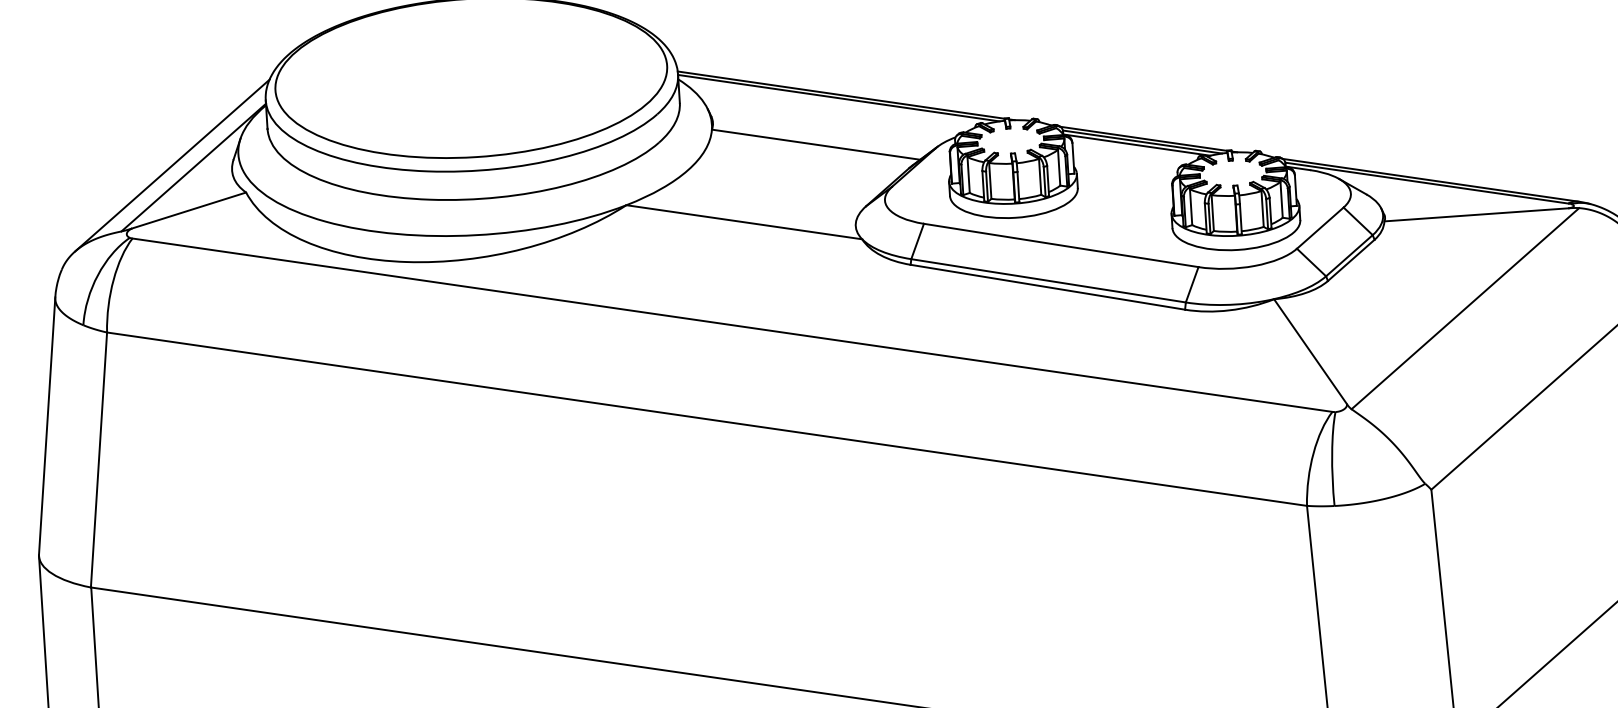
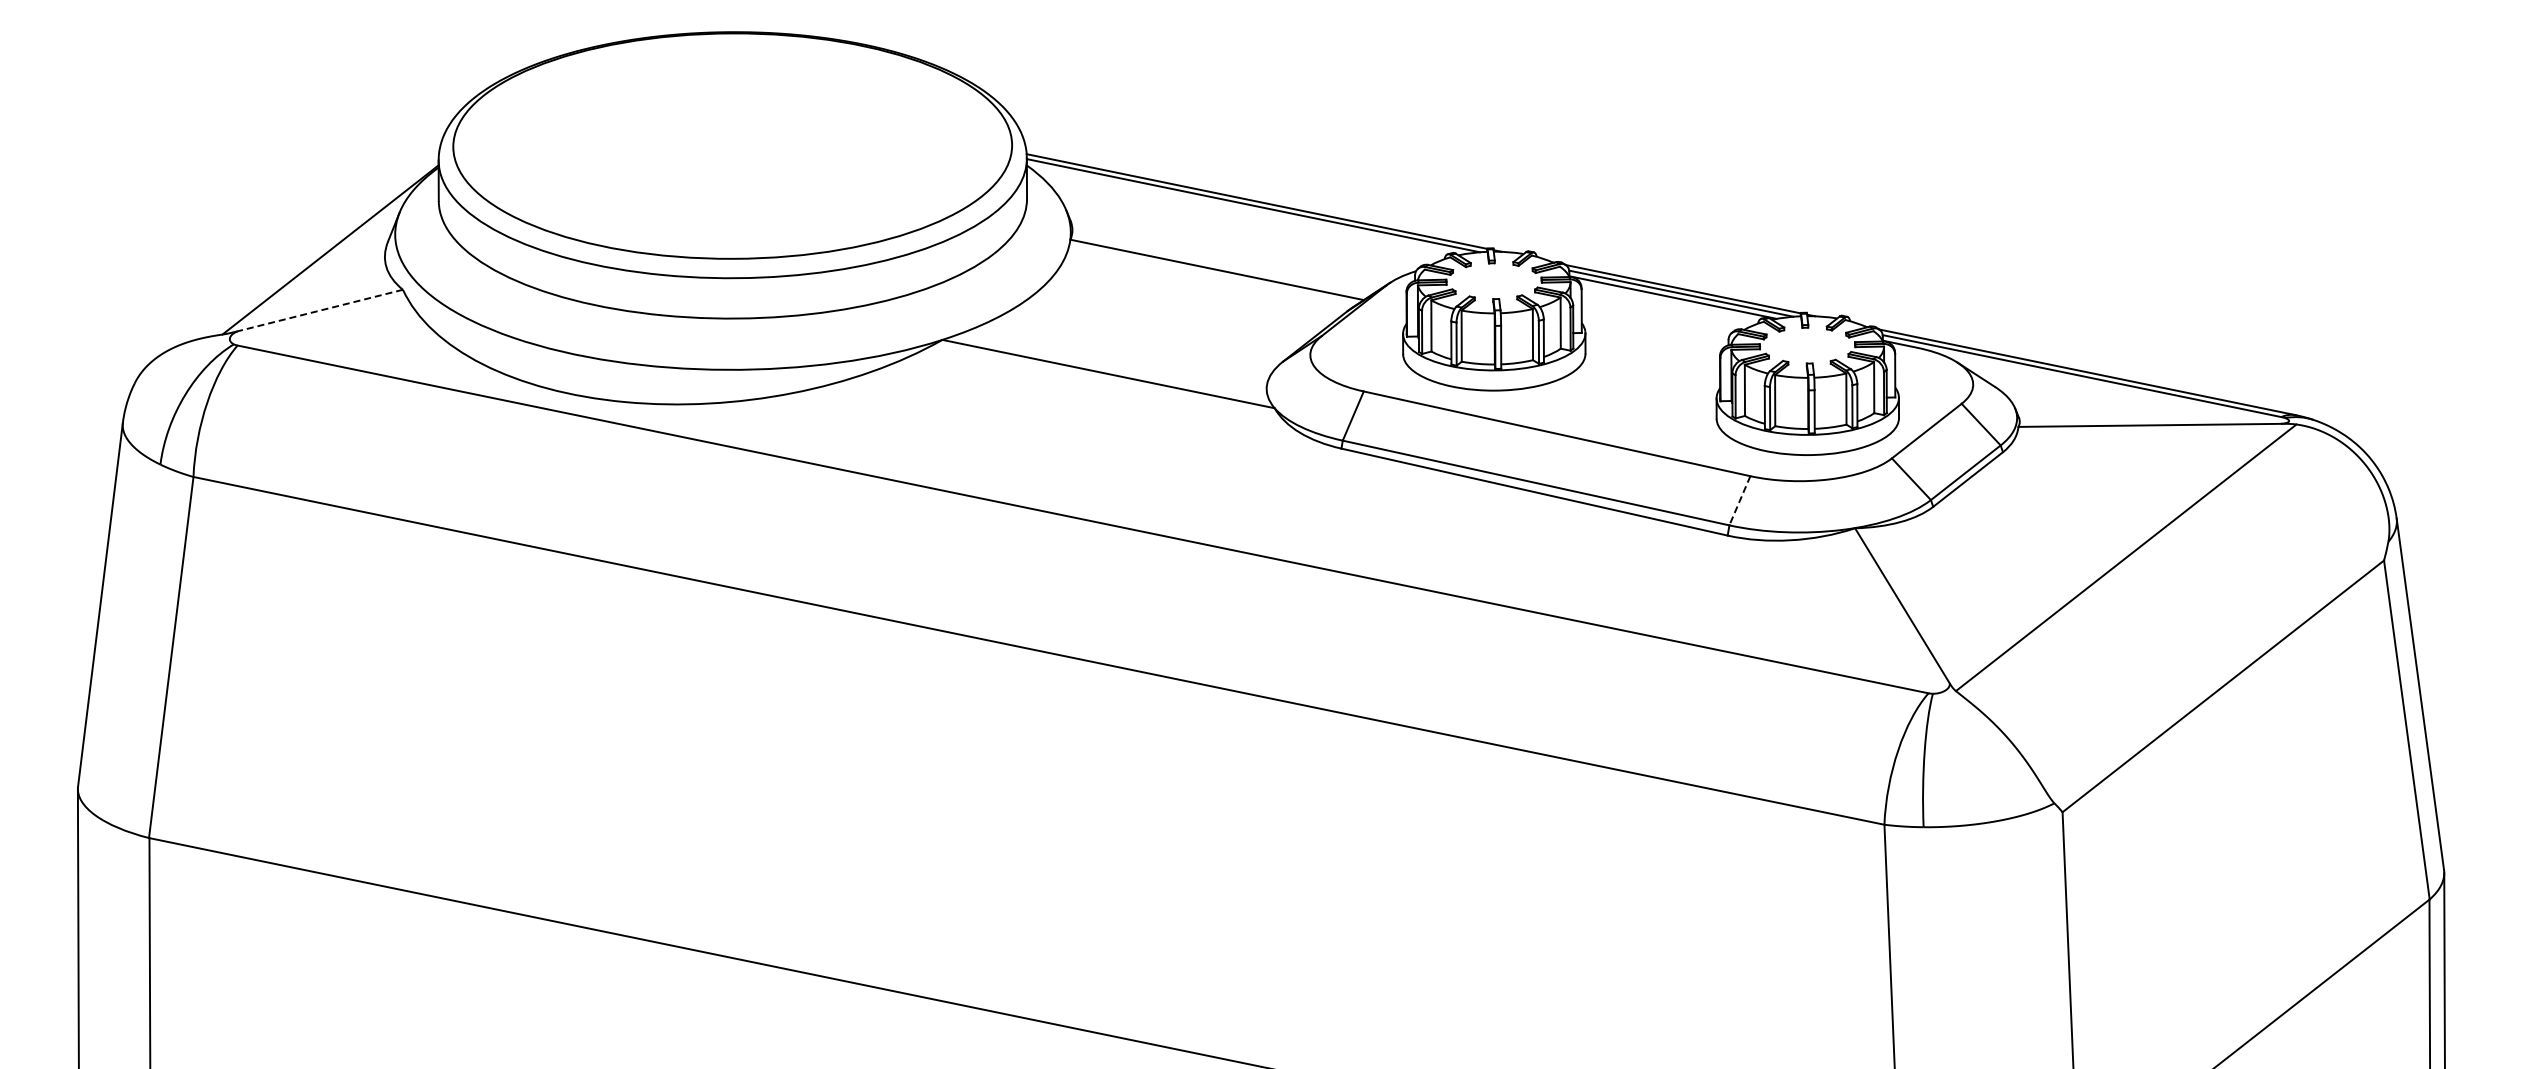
line: (172, 165) -> (300, 245), removed
line: (188, 210) -> (319, 310), solid -> dashed
line: (1191, 284) -> (1739, 500), solid -> dashed

